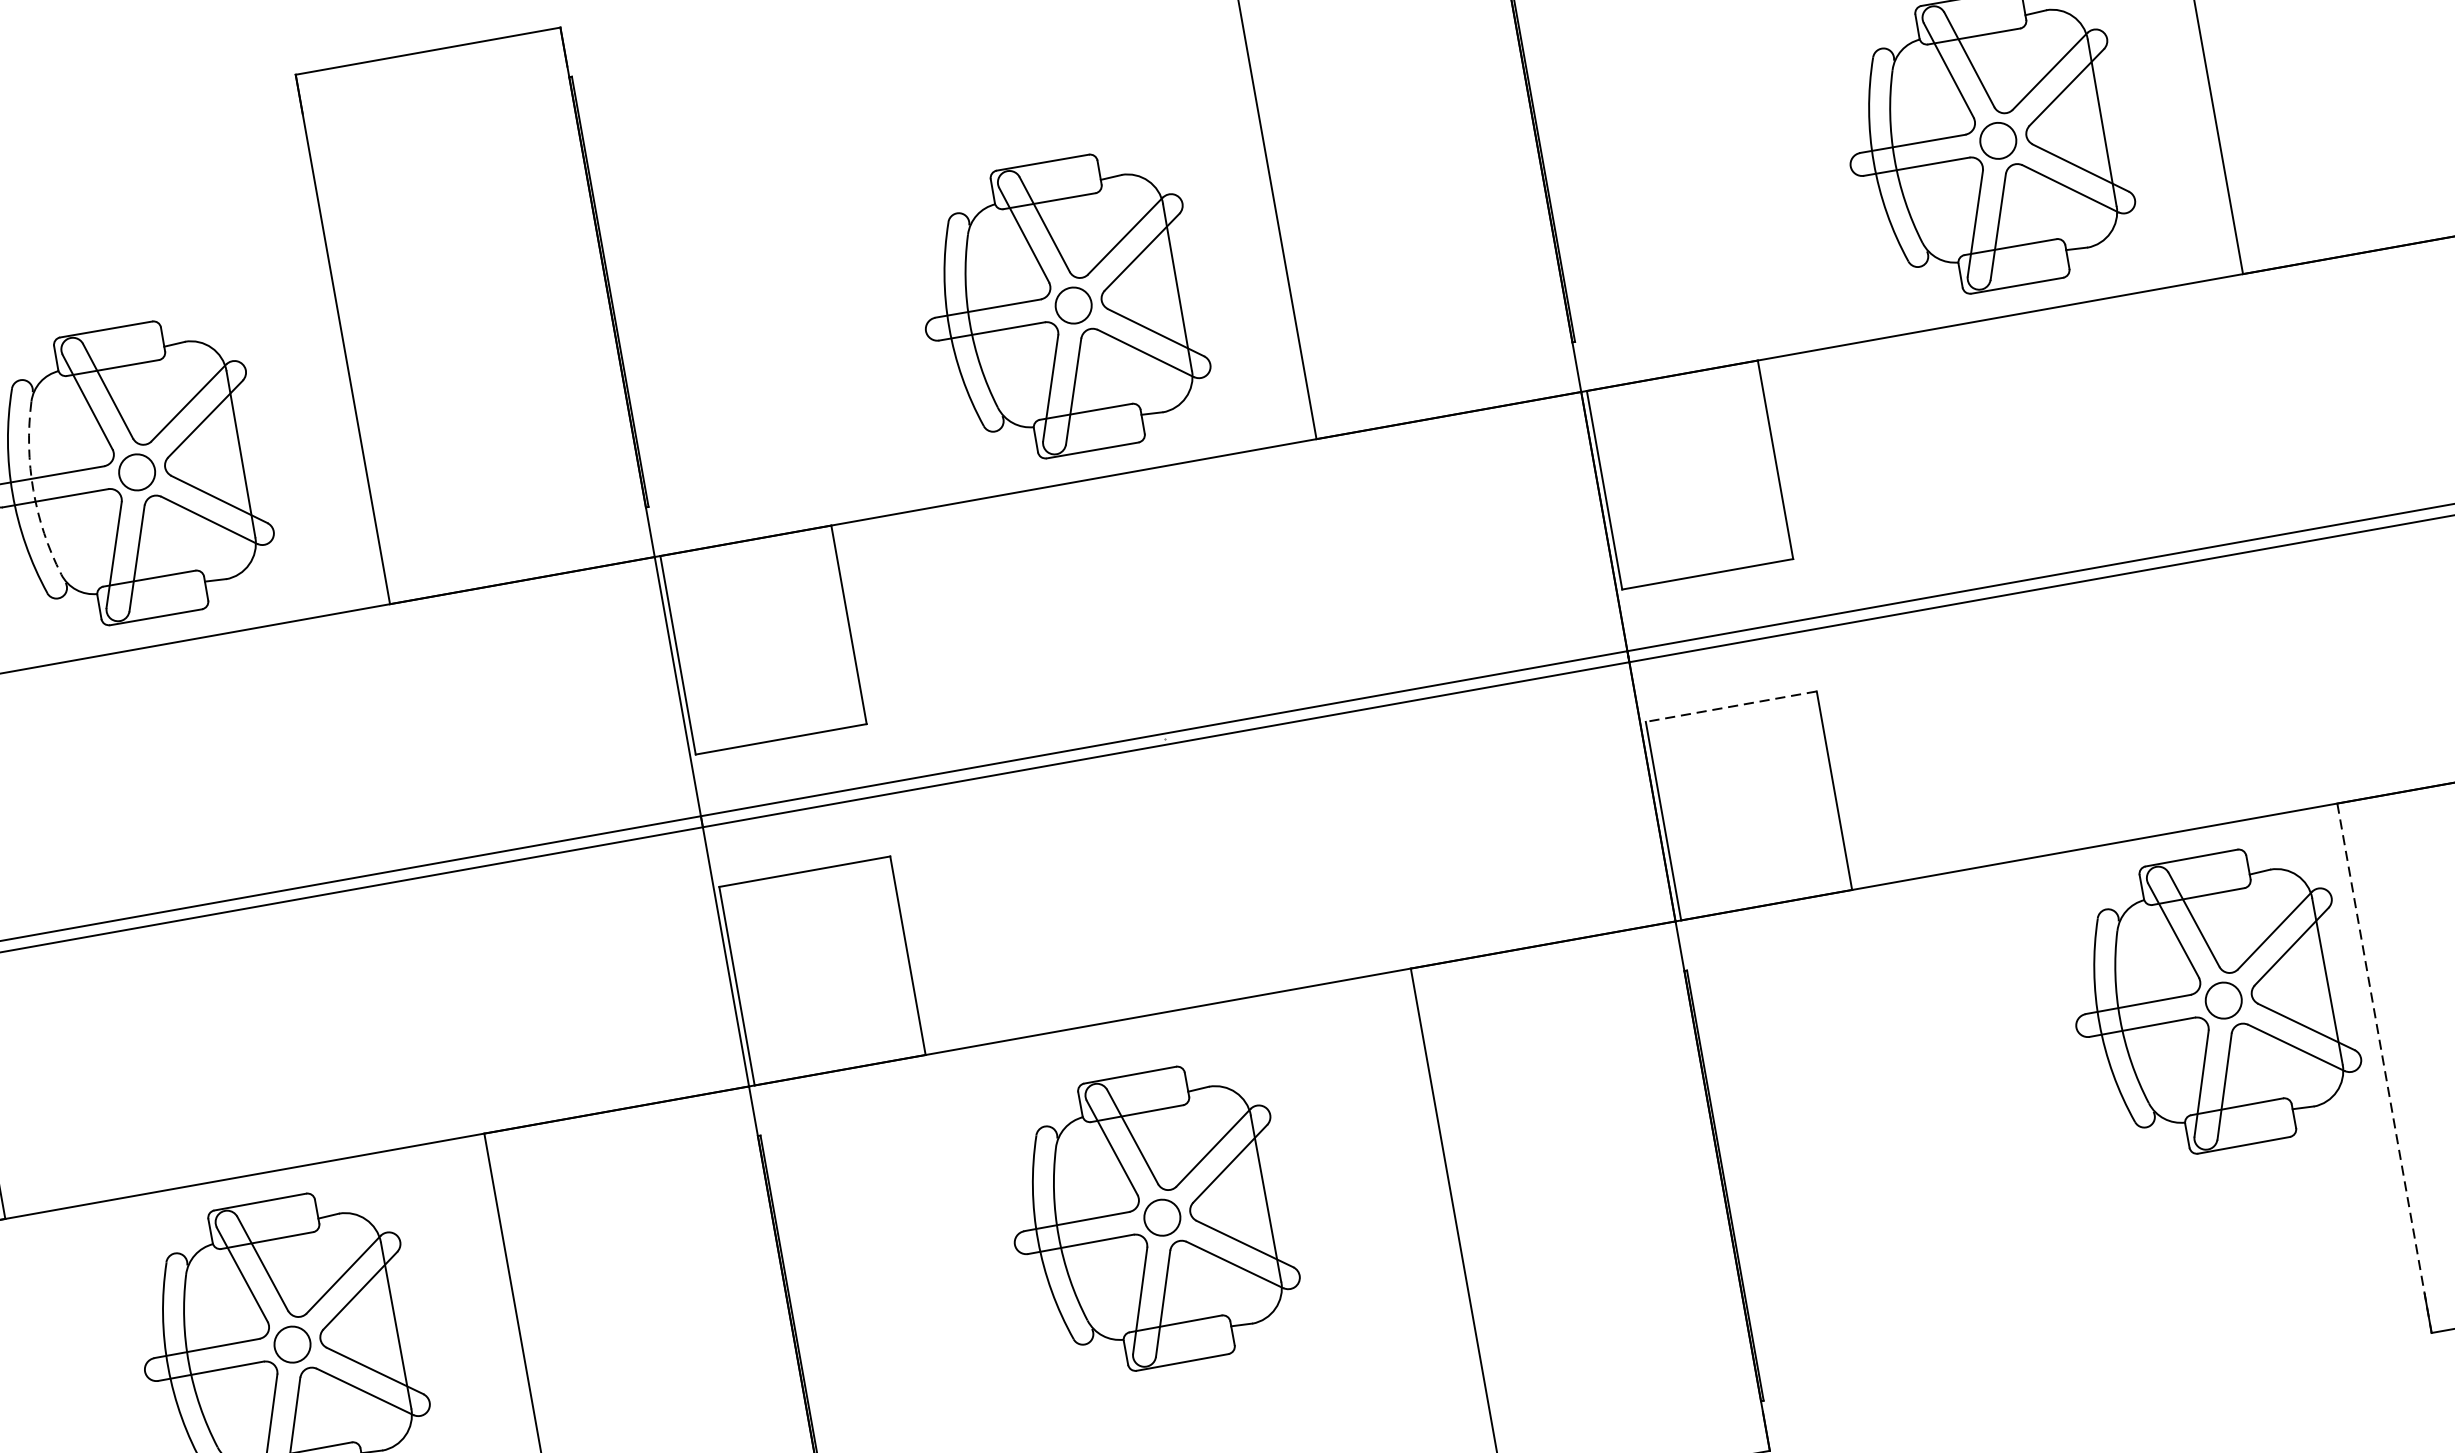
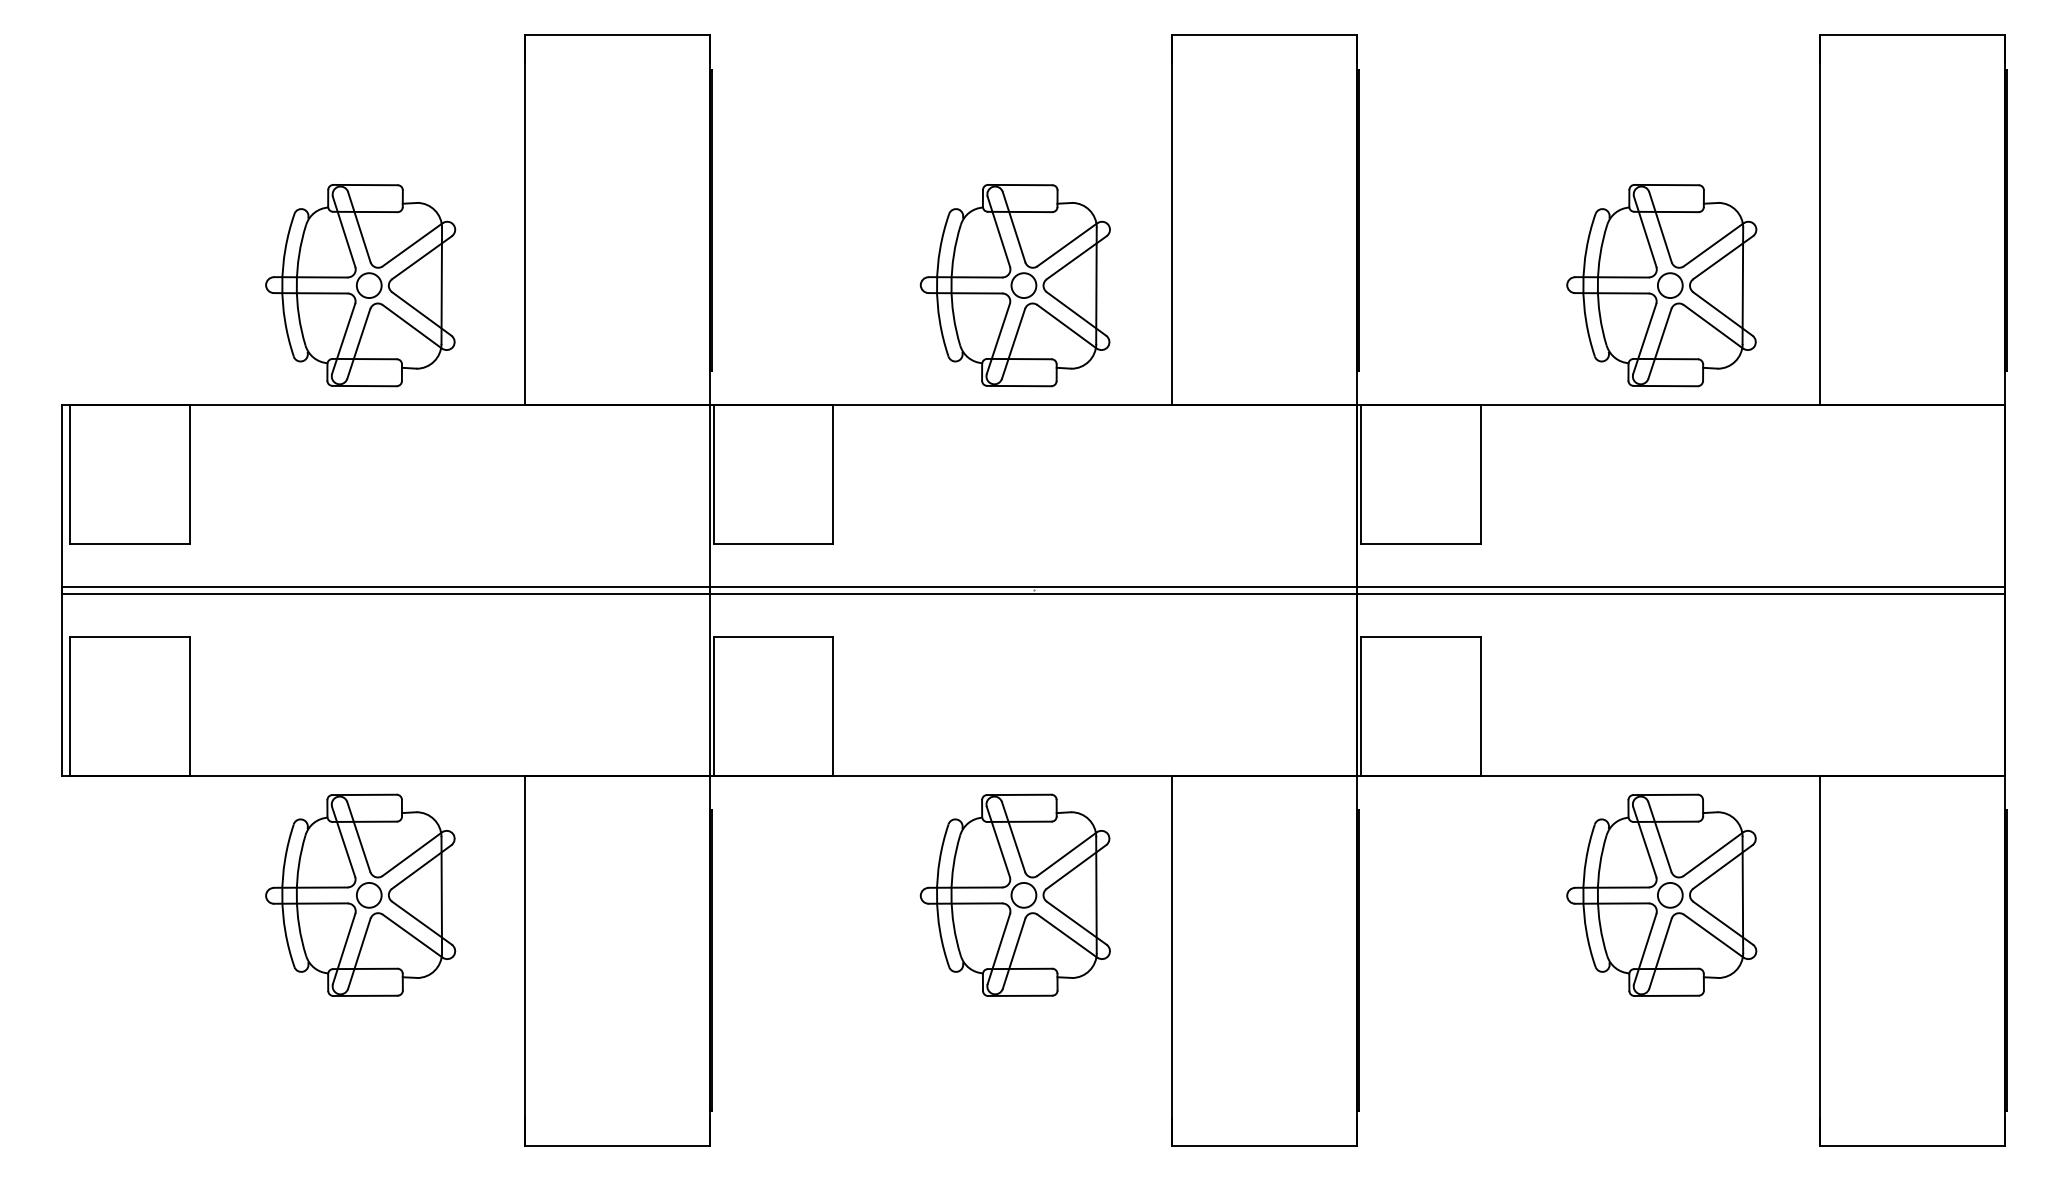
arc: (33, 490) -> (296, 285), dashed -> solid
line: (1731, 706) -> (1421, 636), dashed -> solid
part: (2210, 1001) -> (1661, 894), moved
line: (2385, 1068) -> (1820, 960), dashed -> solid
part: (1148, 1218) -> (1014, 894), moved

